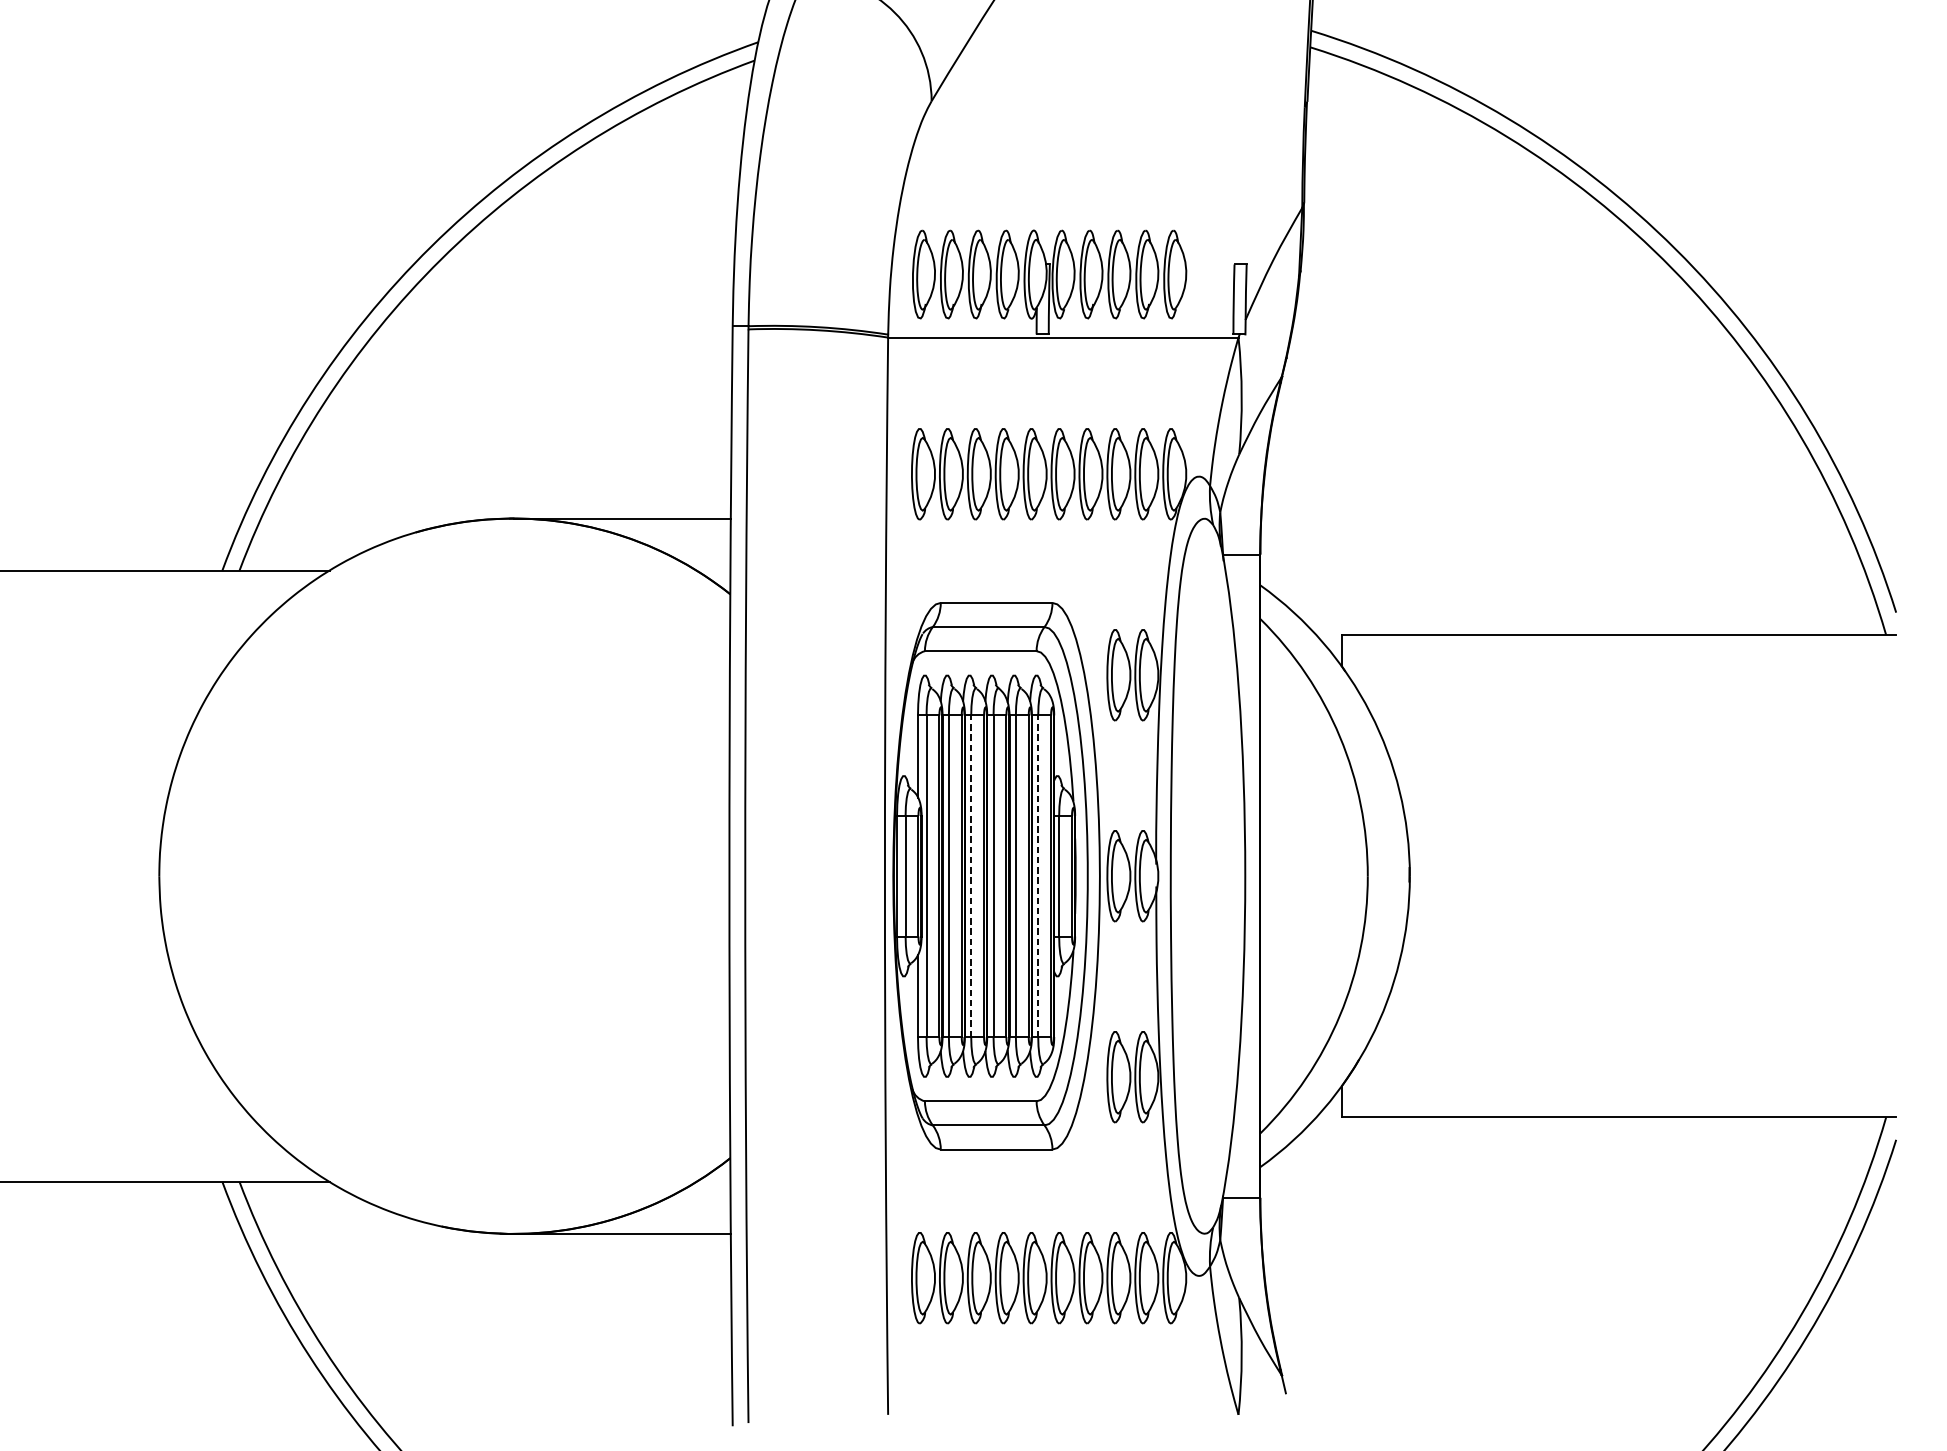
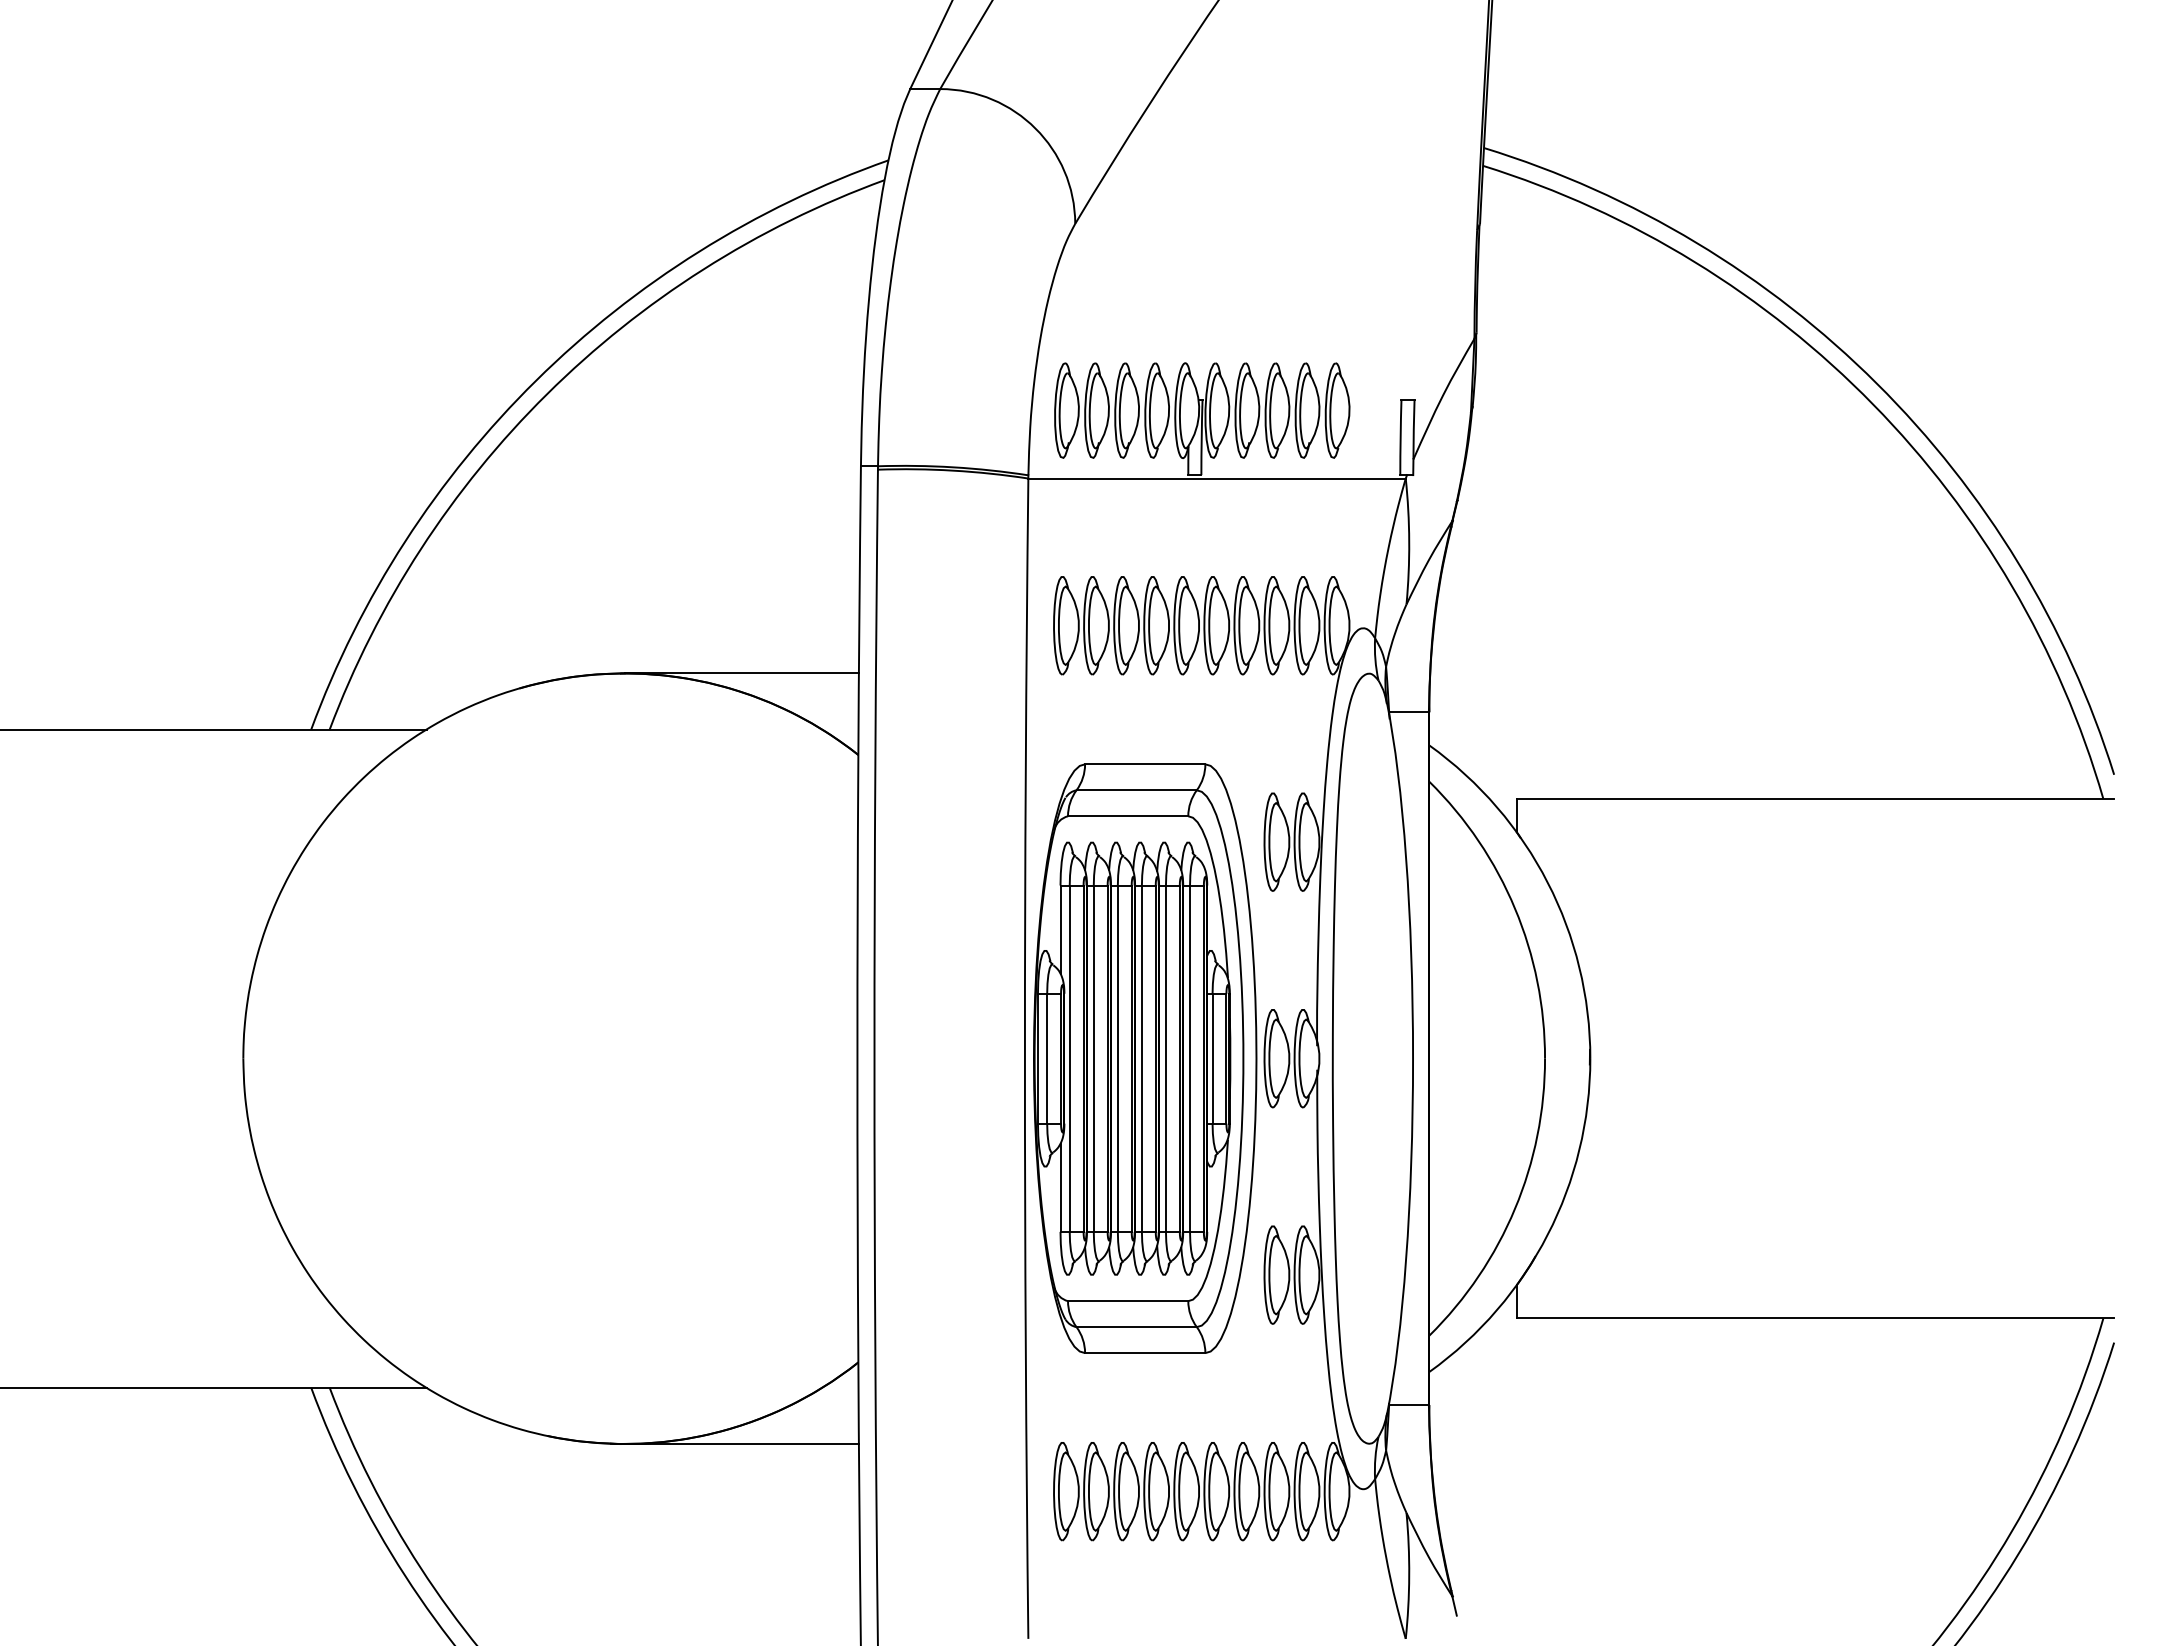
line: (970, 876) -> (1117, 1058), dashed -> solid
line: (1038, 876) -> (1190, 1058), dashed -> solid

